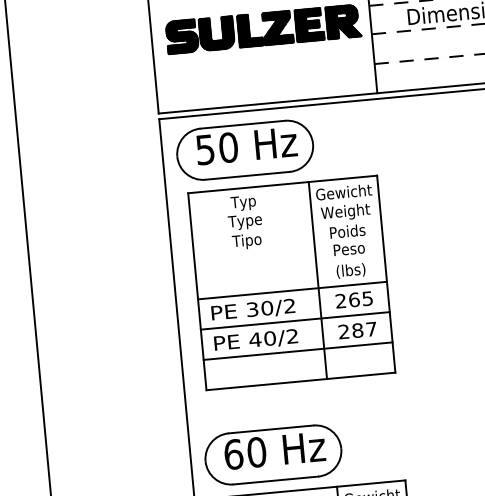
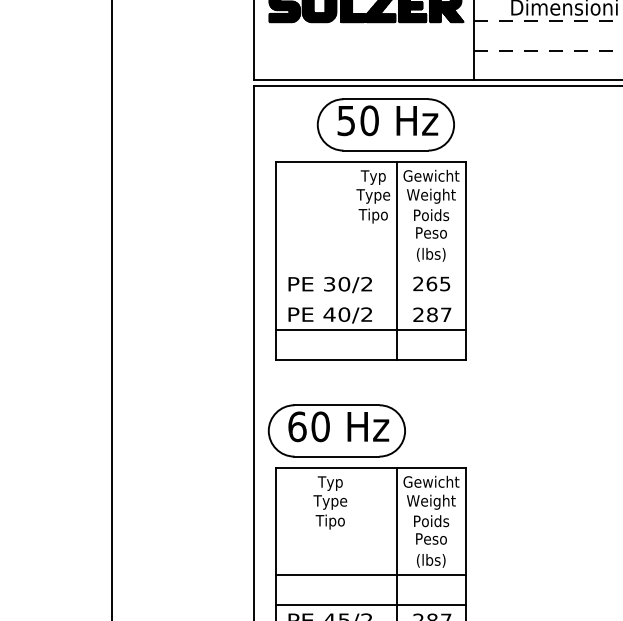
part: (244, 149) -> (385, 124), moved
text: (245, 222) -> (373, 196), moved
line: (291, 291) -> (370, 269), removed
line: (294, 321) -> (370, 299), removed

